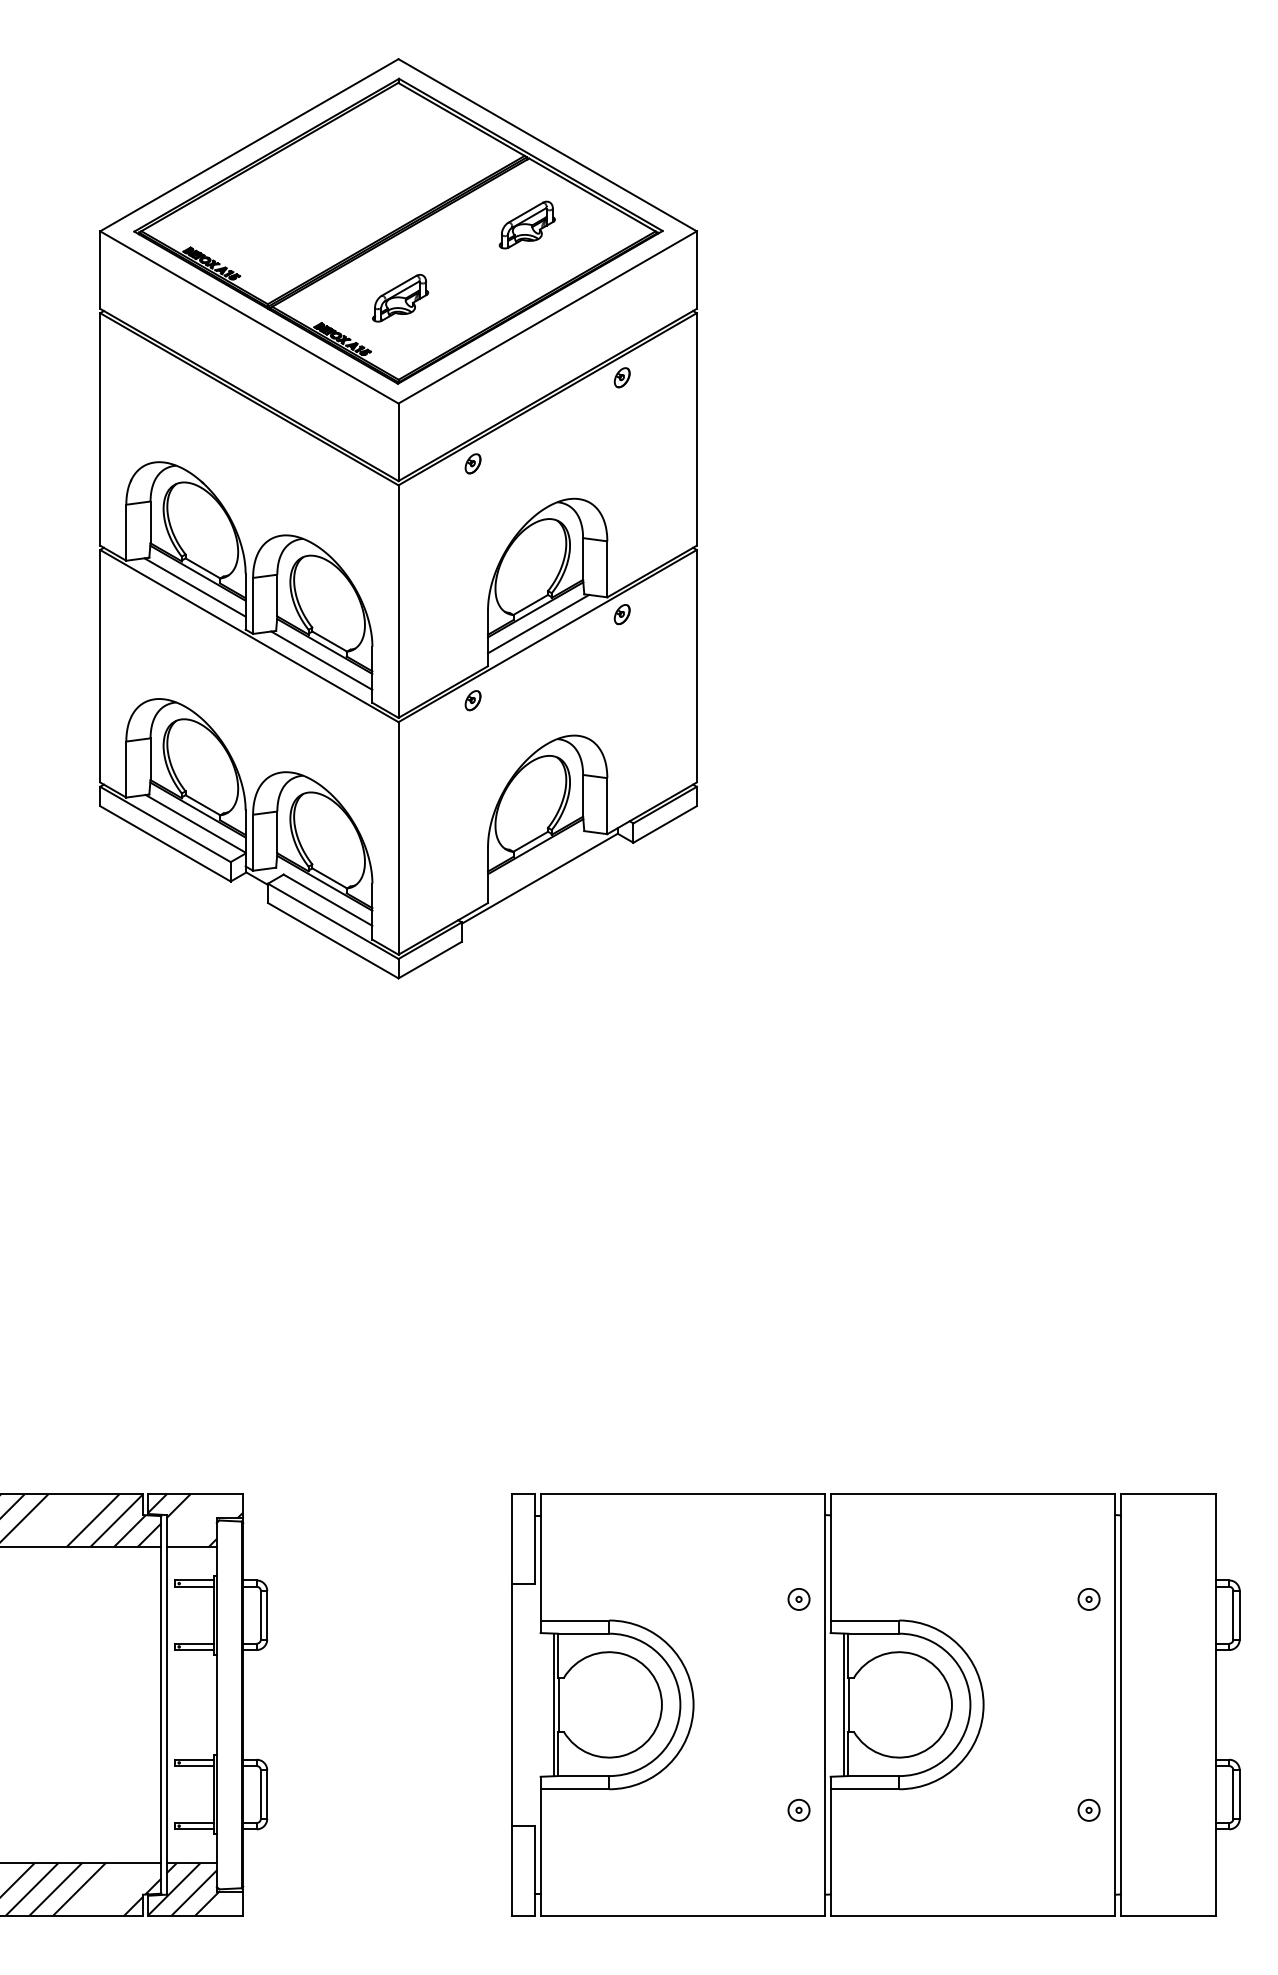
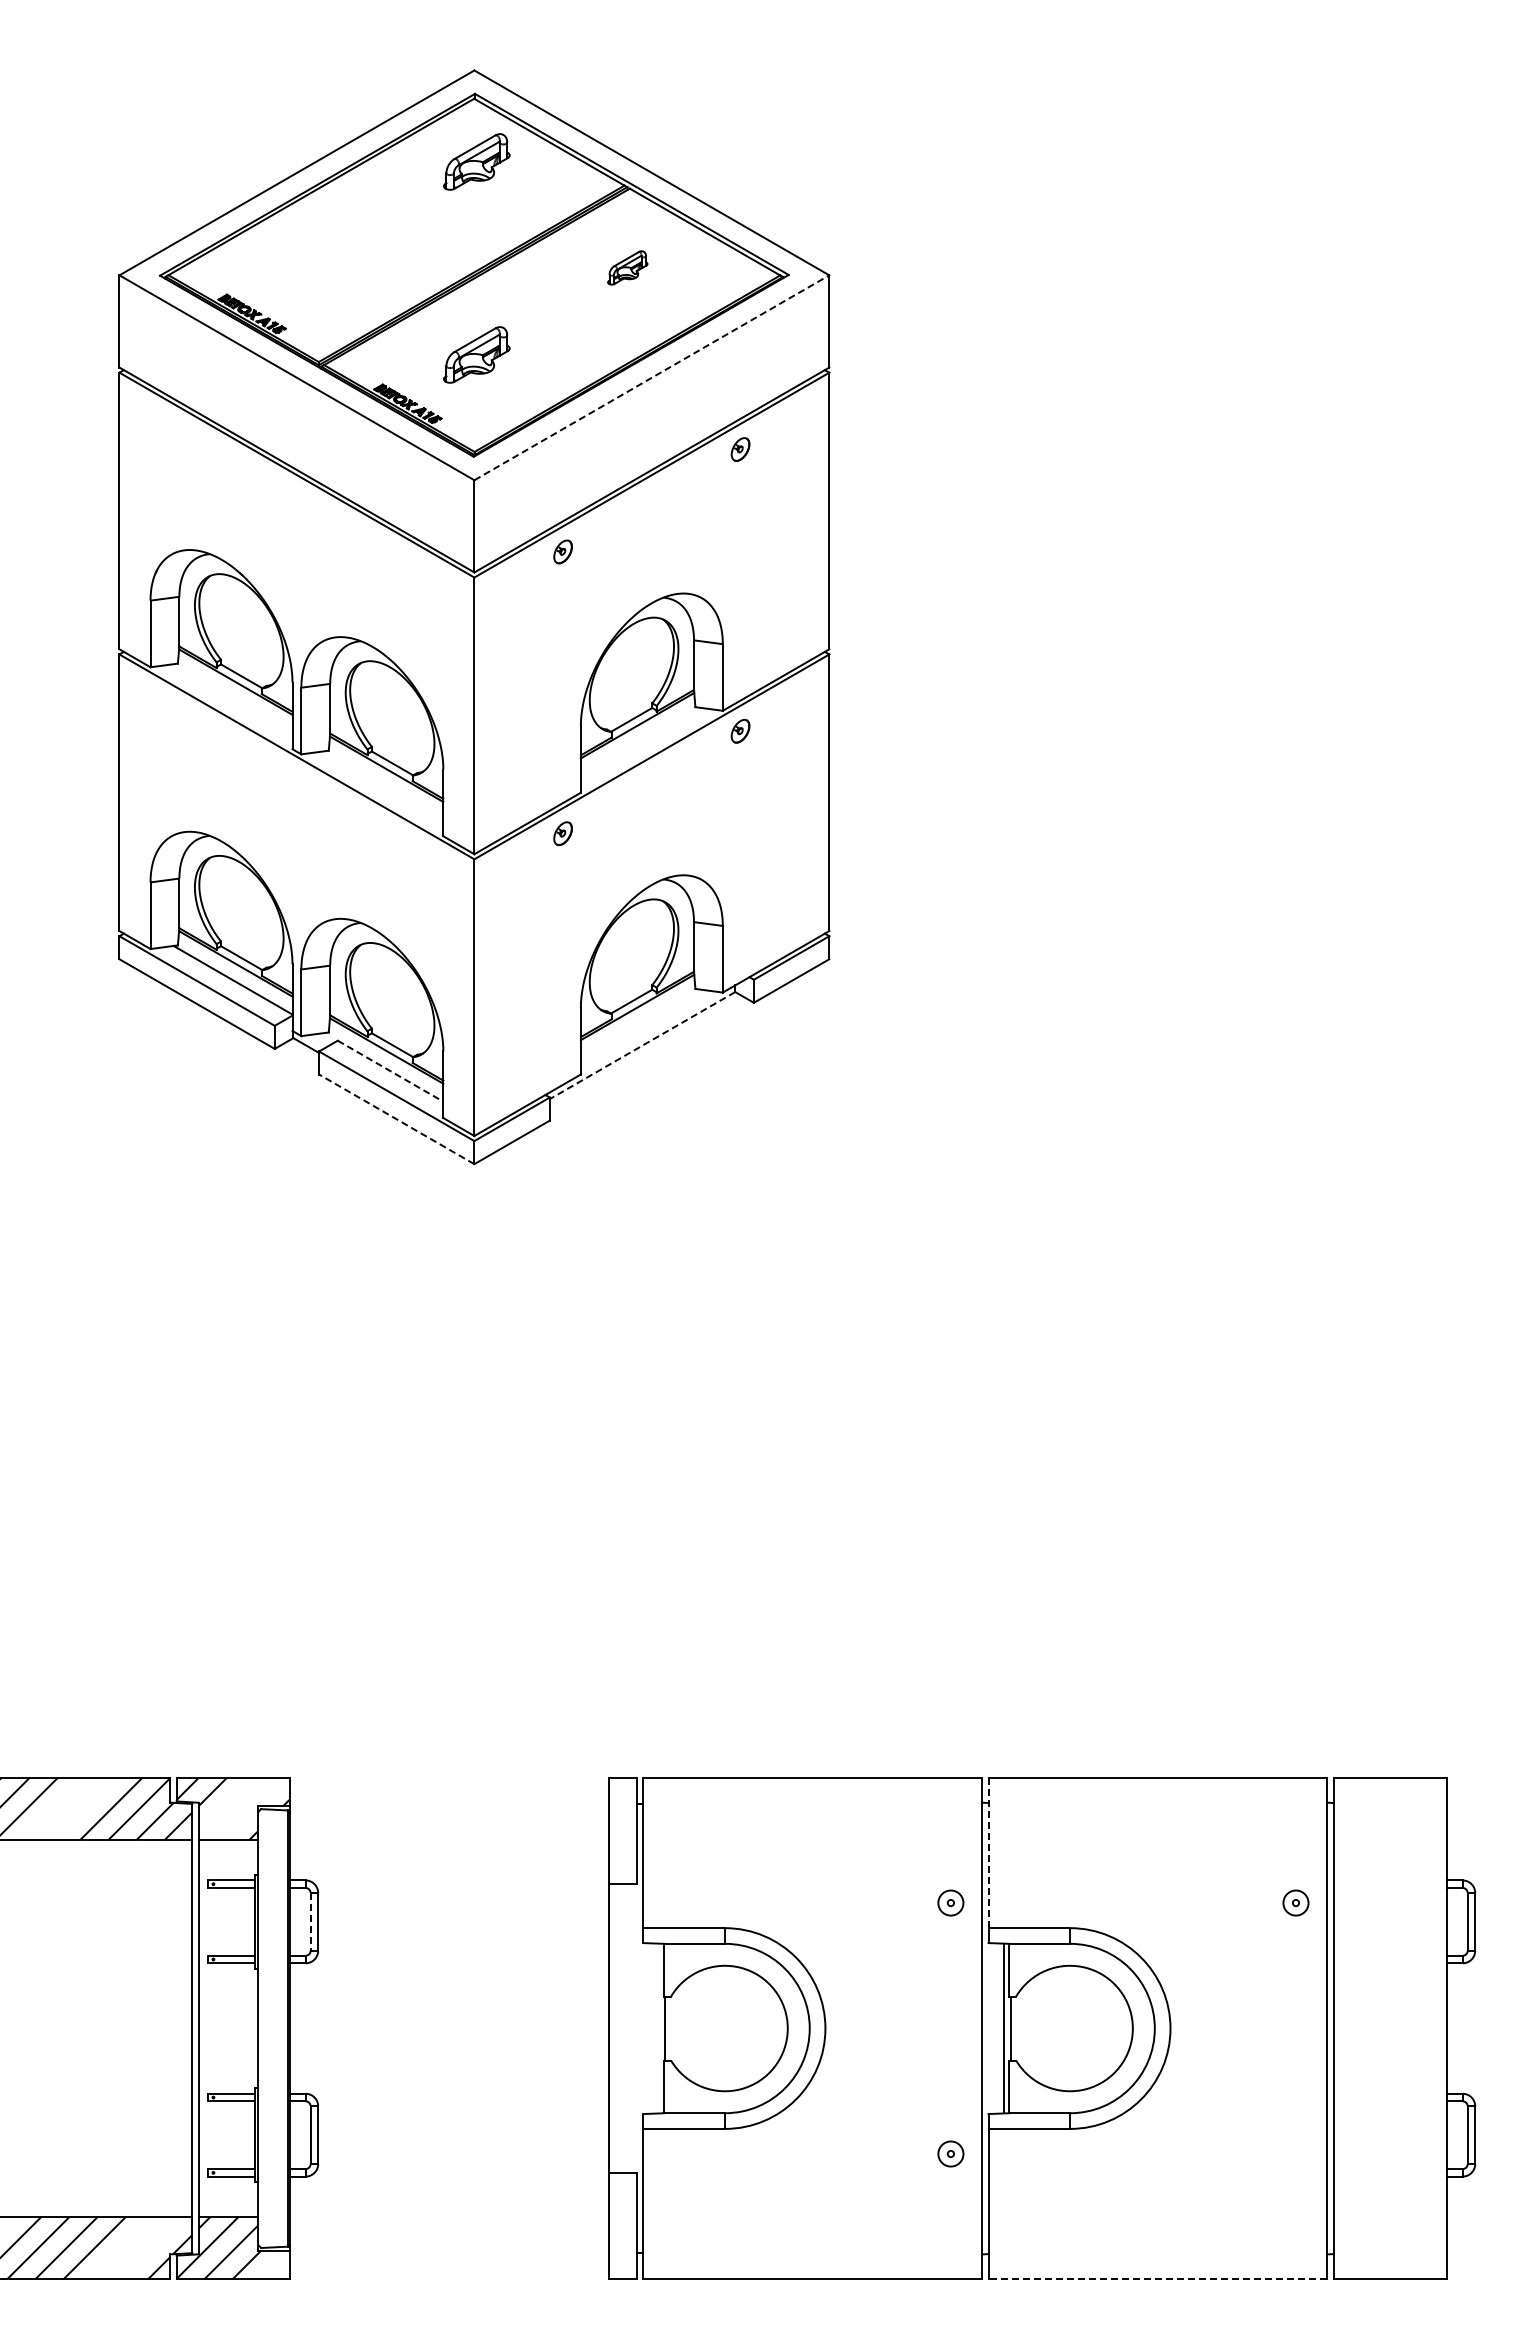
part: (400, 135) -> (476, 161), added
part: (527, 224) -> (627, 267), size x0.6
line: (547, 317) -> (651, 377), solid -> dashed
line: (195, 587) -> (232, 698), removed
line: (538, 623) -> (640, 742), removed
line: (322, 660) -> (383, 785), removed
line: (539, 878) -> (642, 1045), solid -> dashed
line: (328, 900) -> (390, 1071), solid -> dashed
line: (333, 940) -> (396, 1119), solid -> dashed
line: (830, 1557) -> (988, 1853), solid -> dashed
line: (260, 1614) -> (310, 1921), solid -> dashed
line: (554, 1704) -> (659, 2028), removed
part: (1088, 1809) -> (1295, 2153), removed
line: (972, 1915) -> (1157, 2279), solid -> dashed

